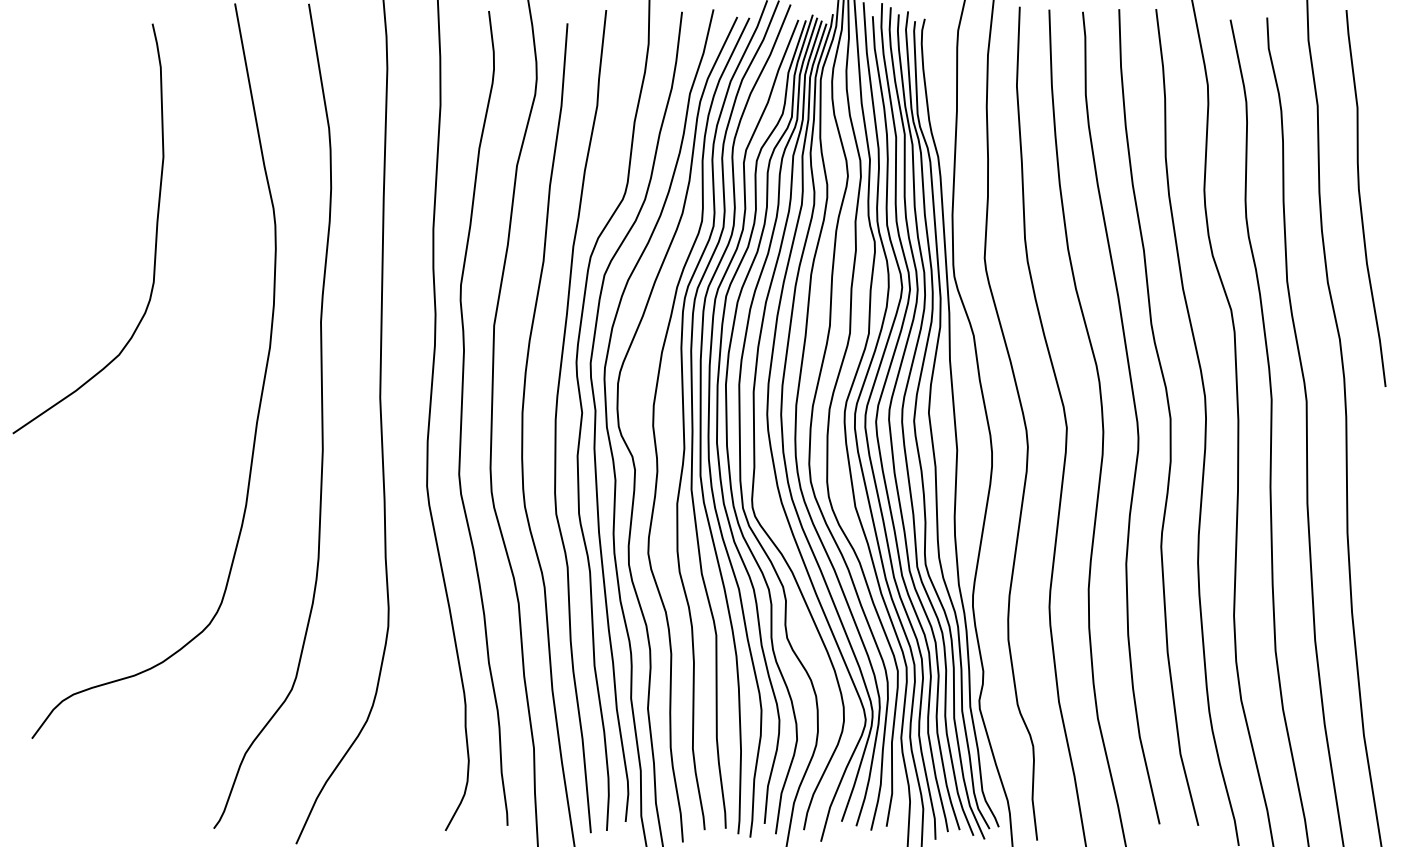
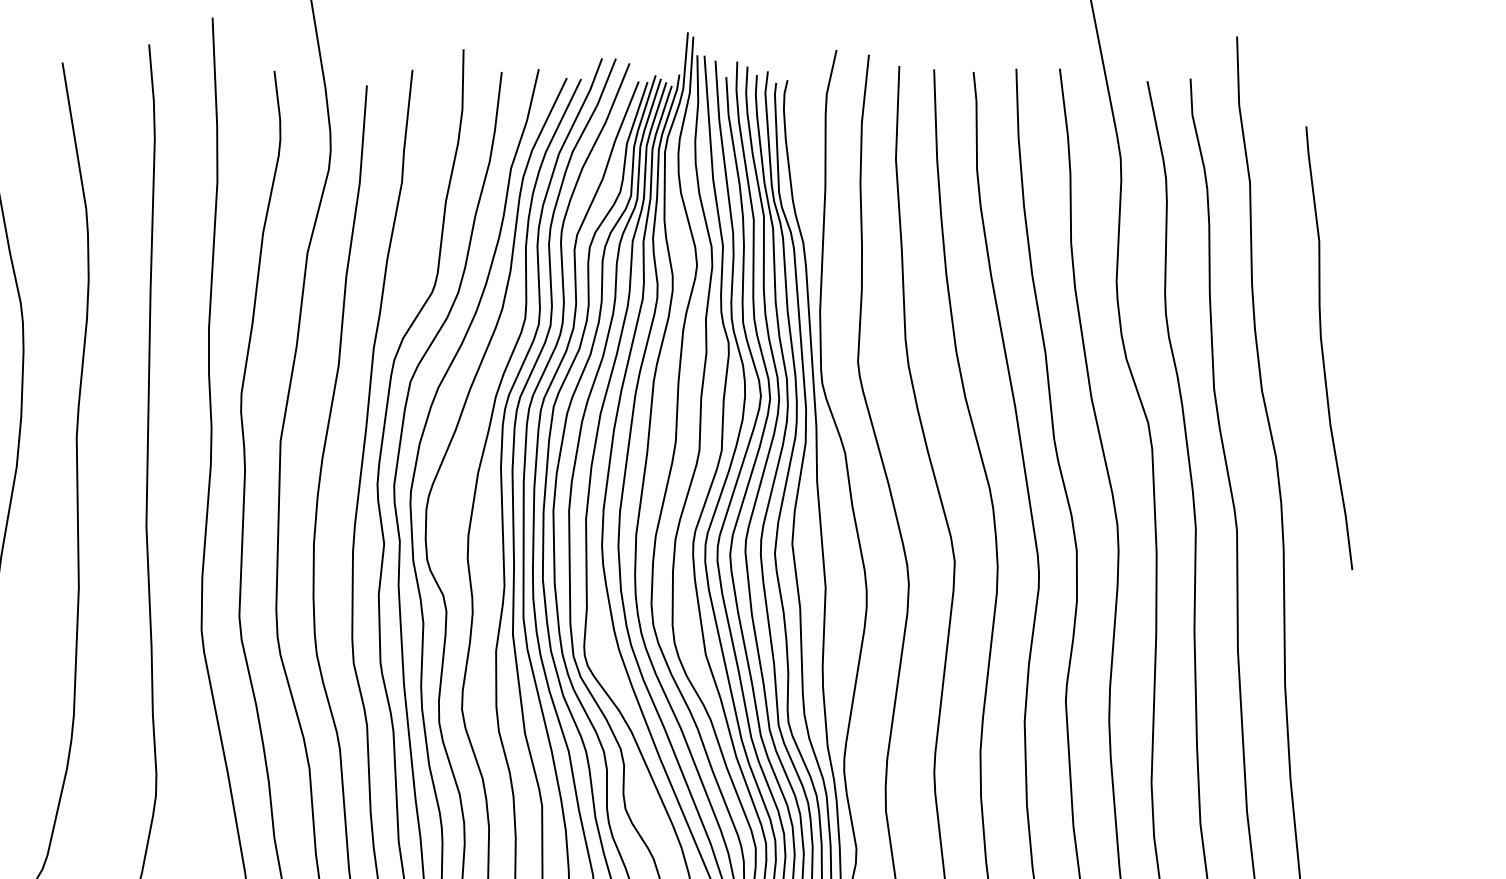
curve: (1360, 198) -> (1322, 348), moved

